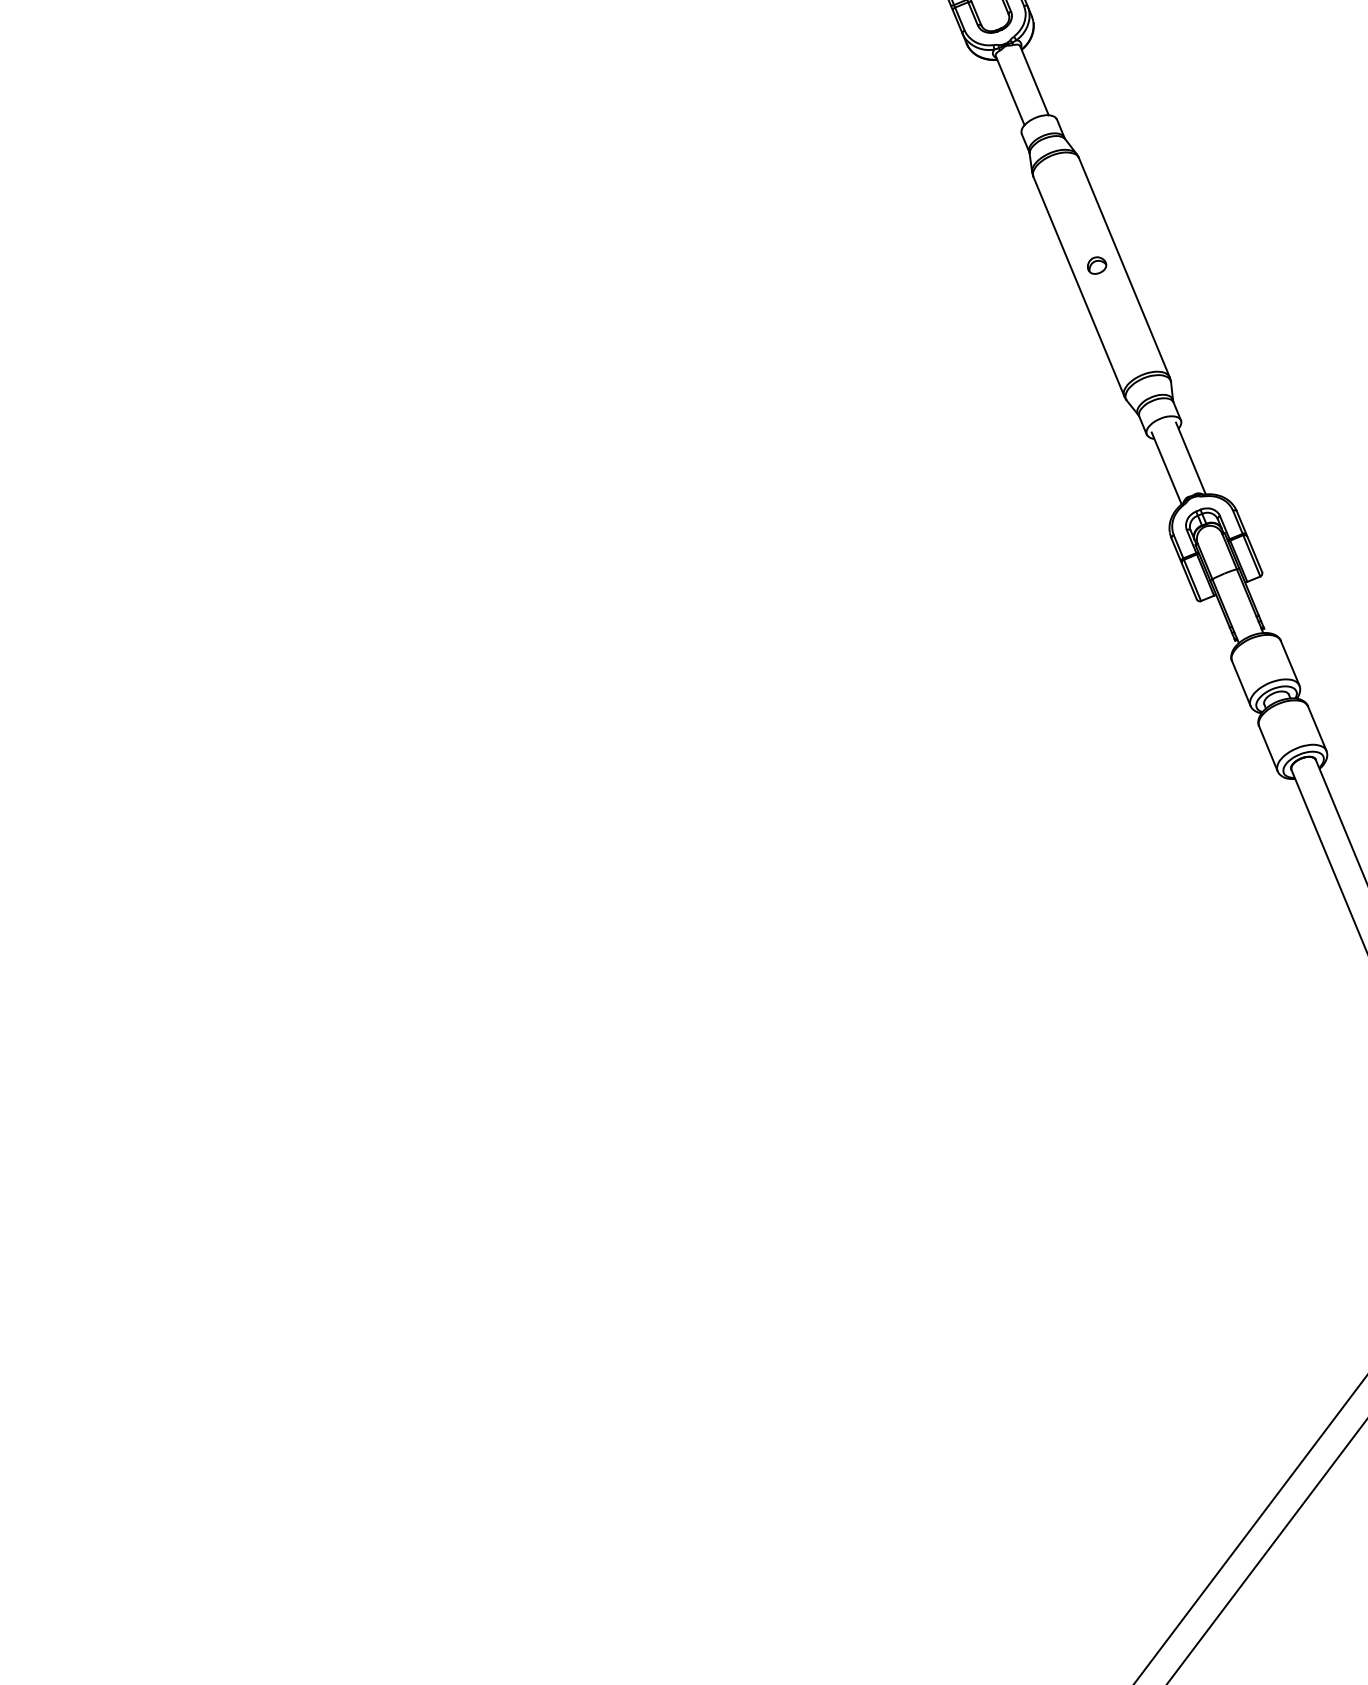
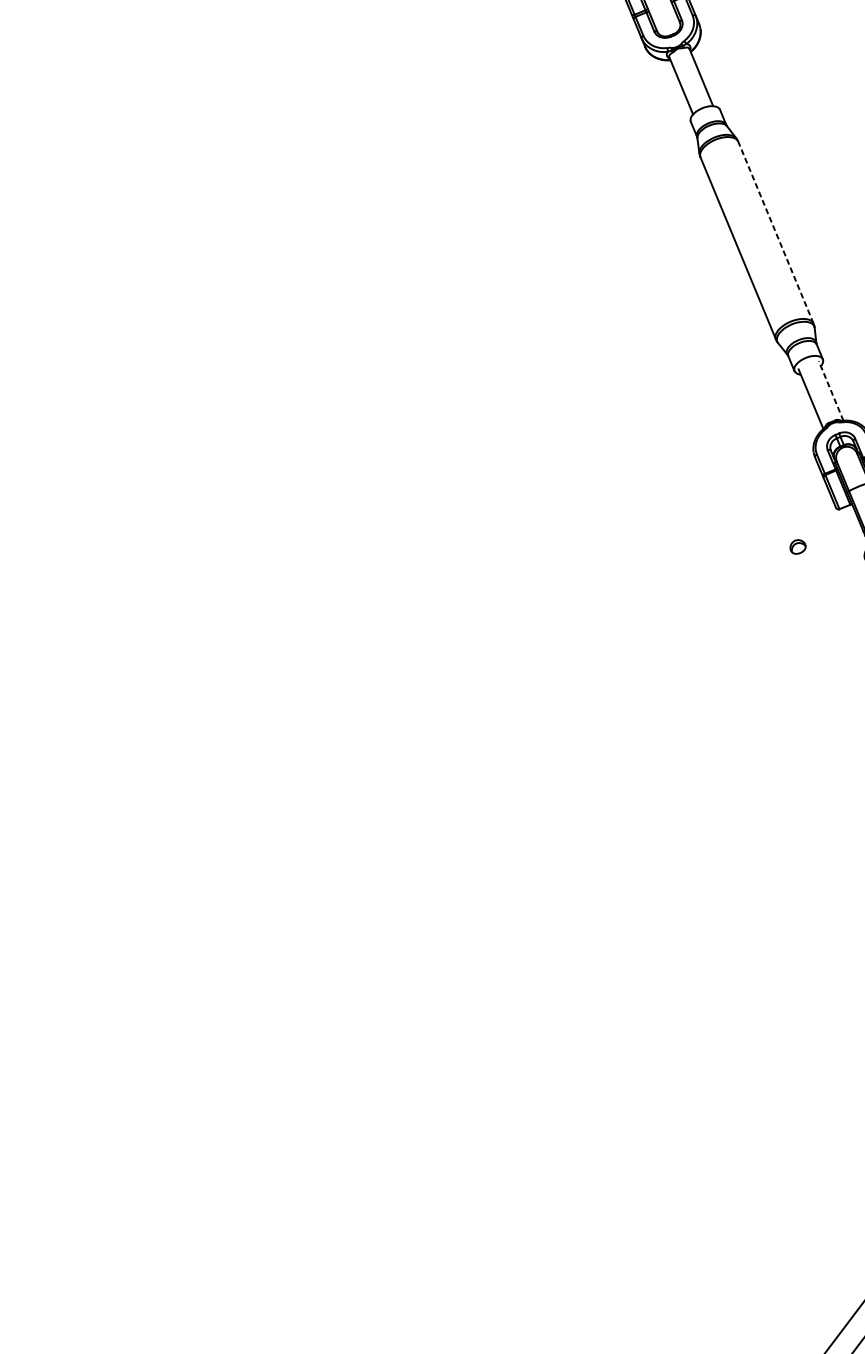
part: (1097, 265) -> (798, 546), moved
line: (1124, 267) -> (776, 232), solid -> dashed
line: (1190, 458) -> (830, 390), solid -> dashed

